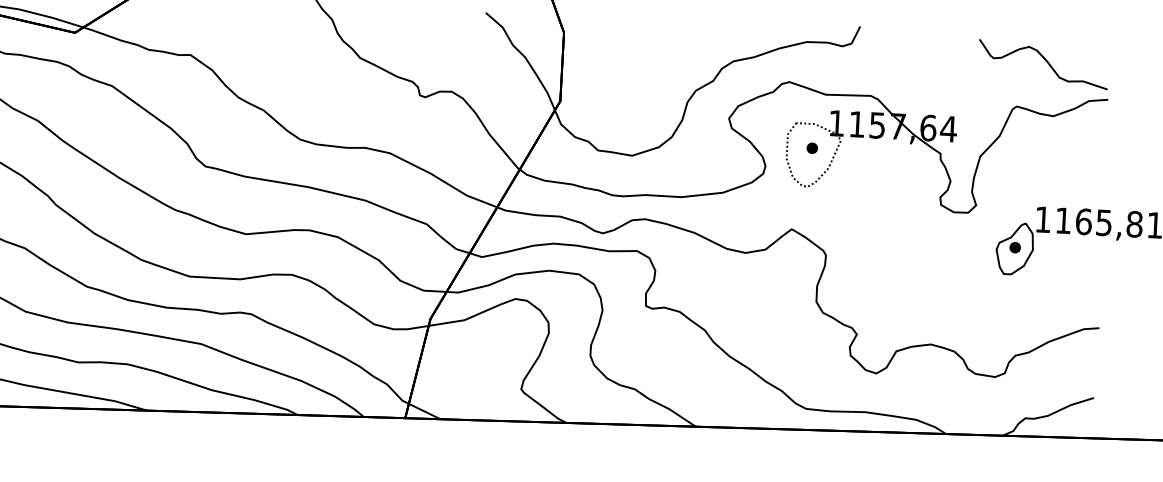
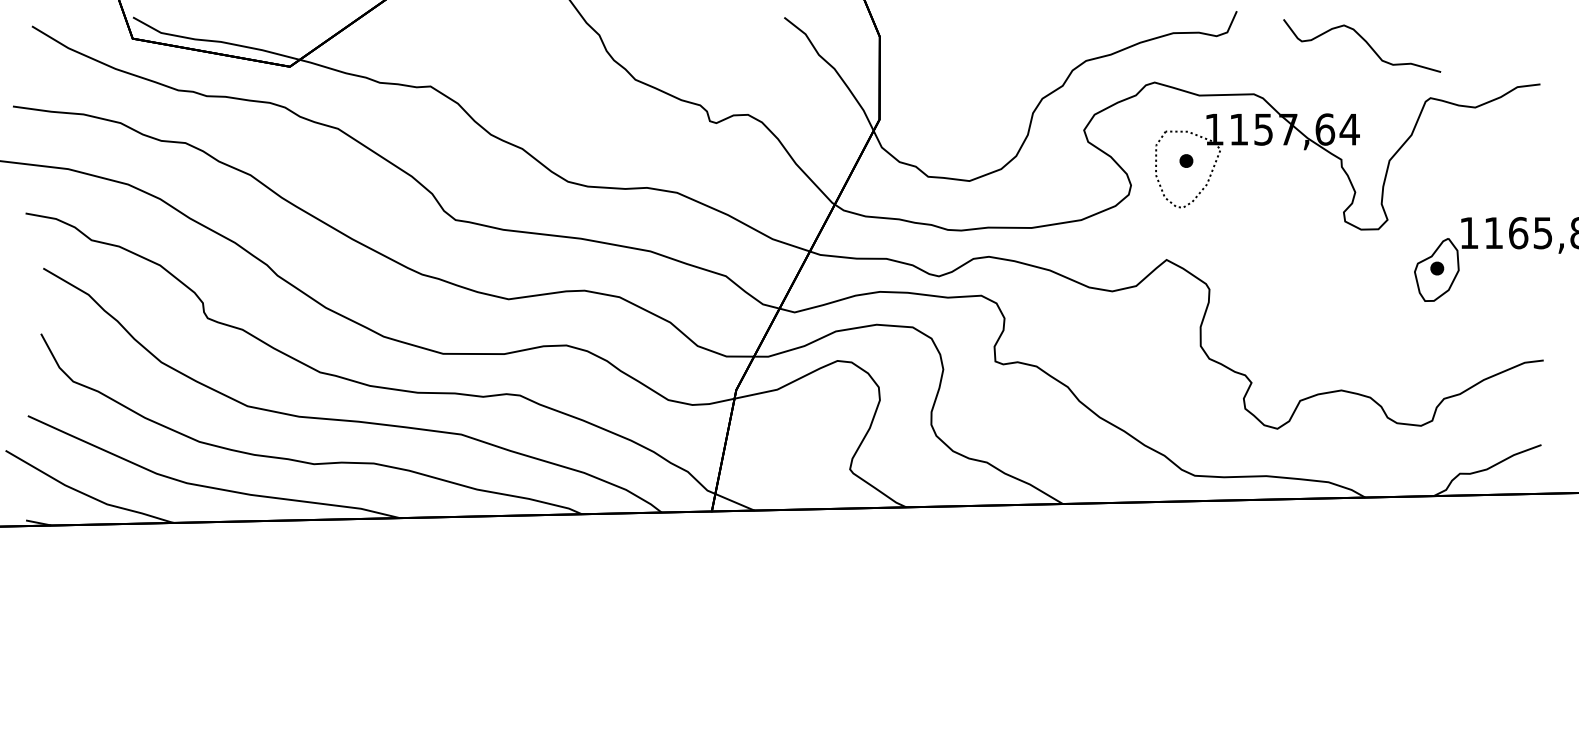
curve: (1046, 61) -> (1365, 42), moved

